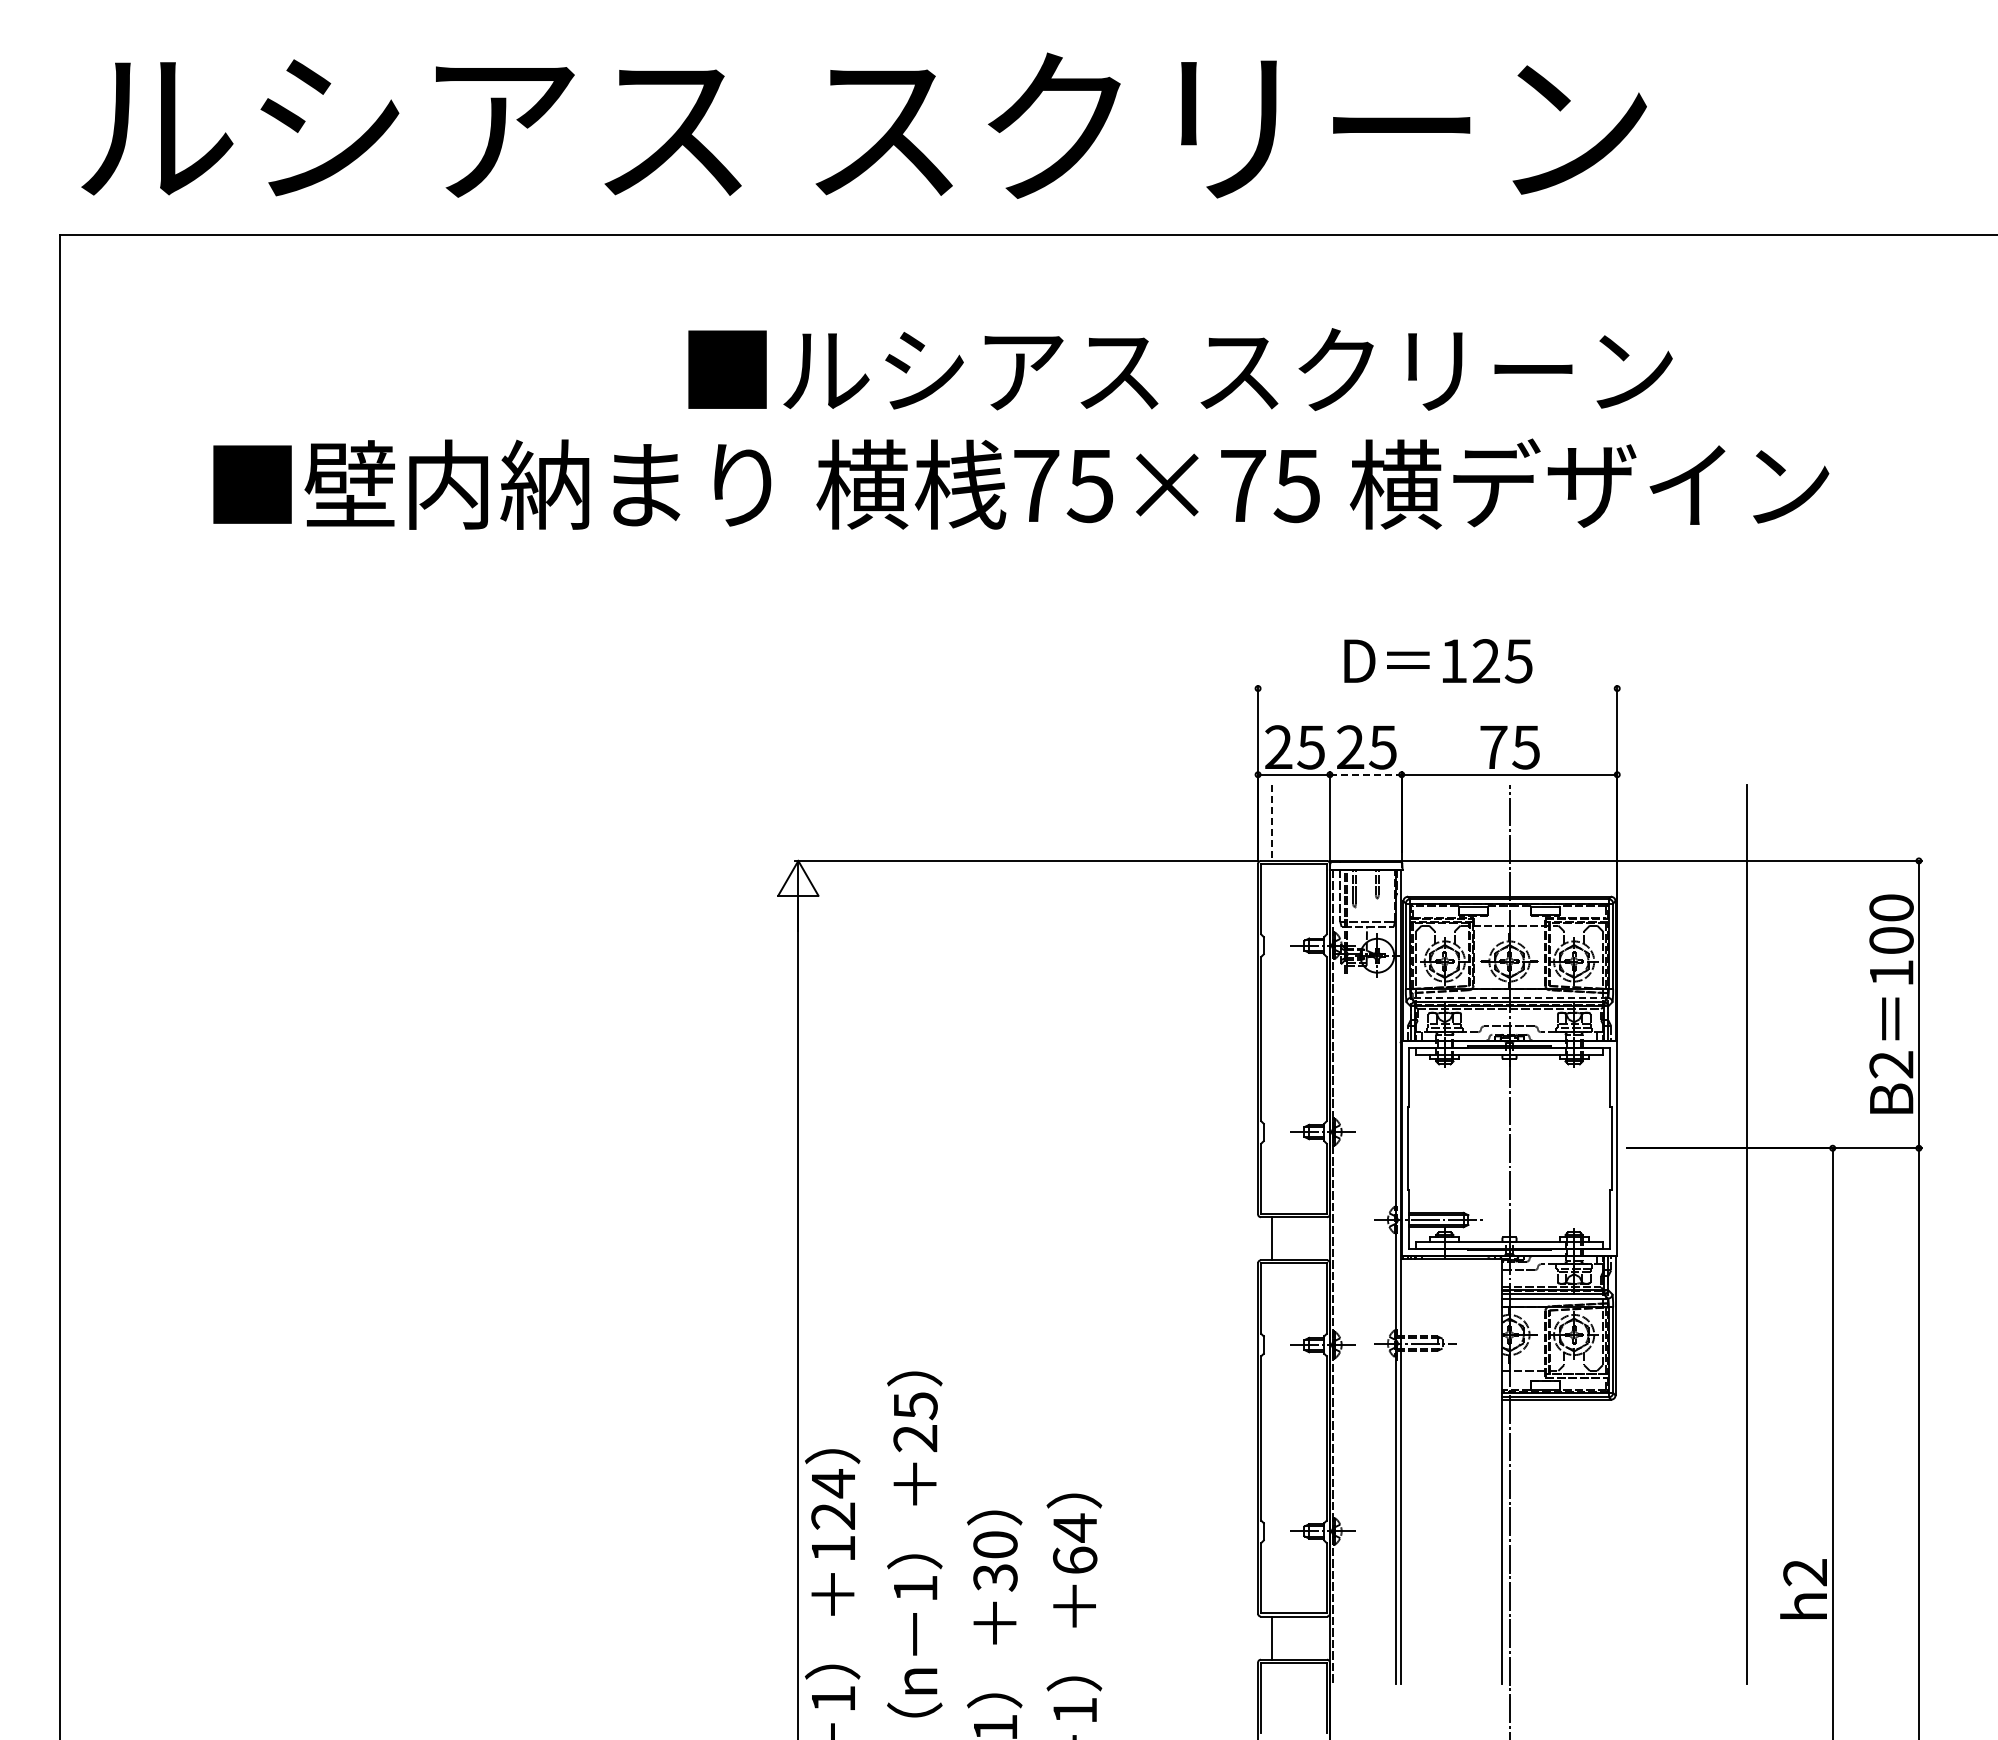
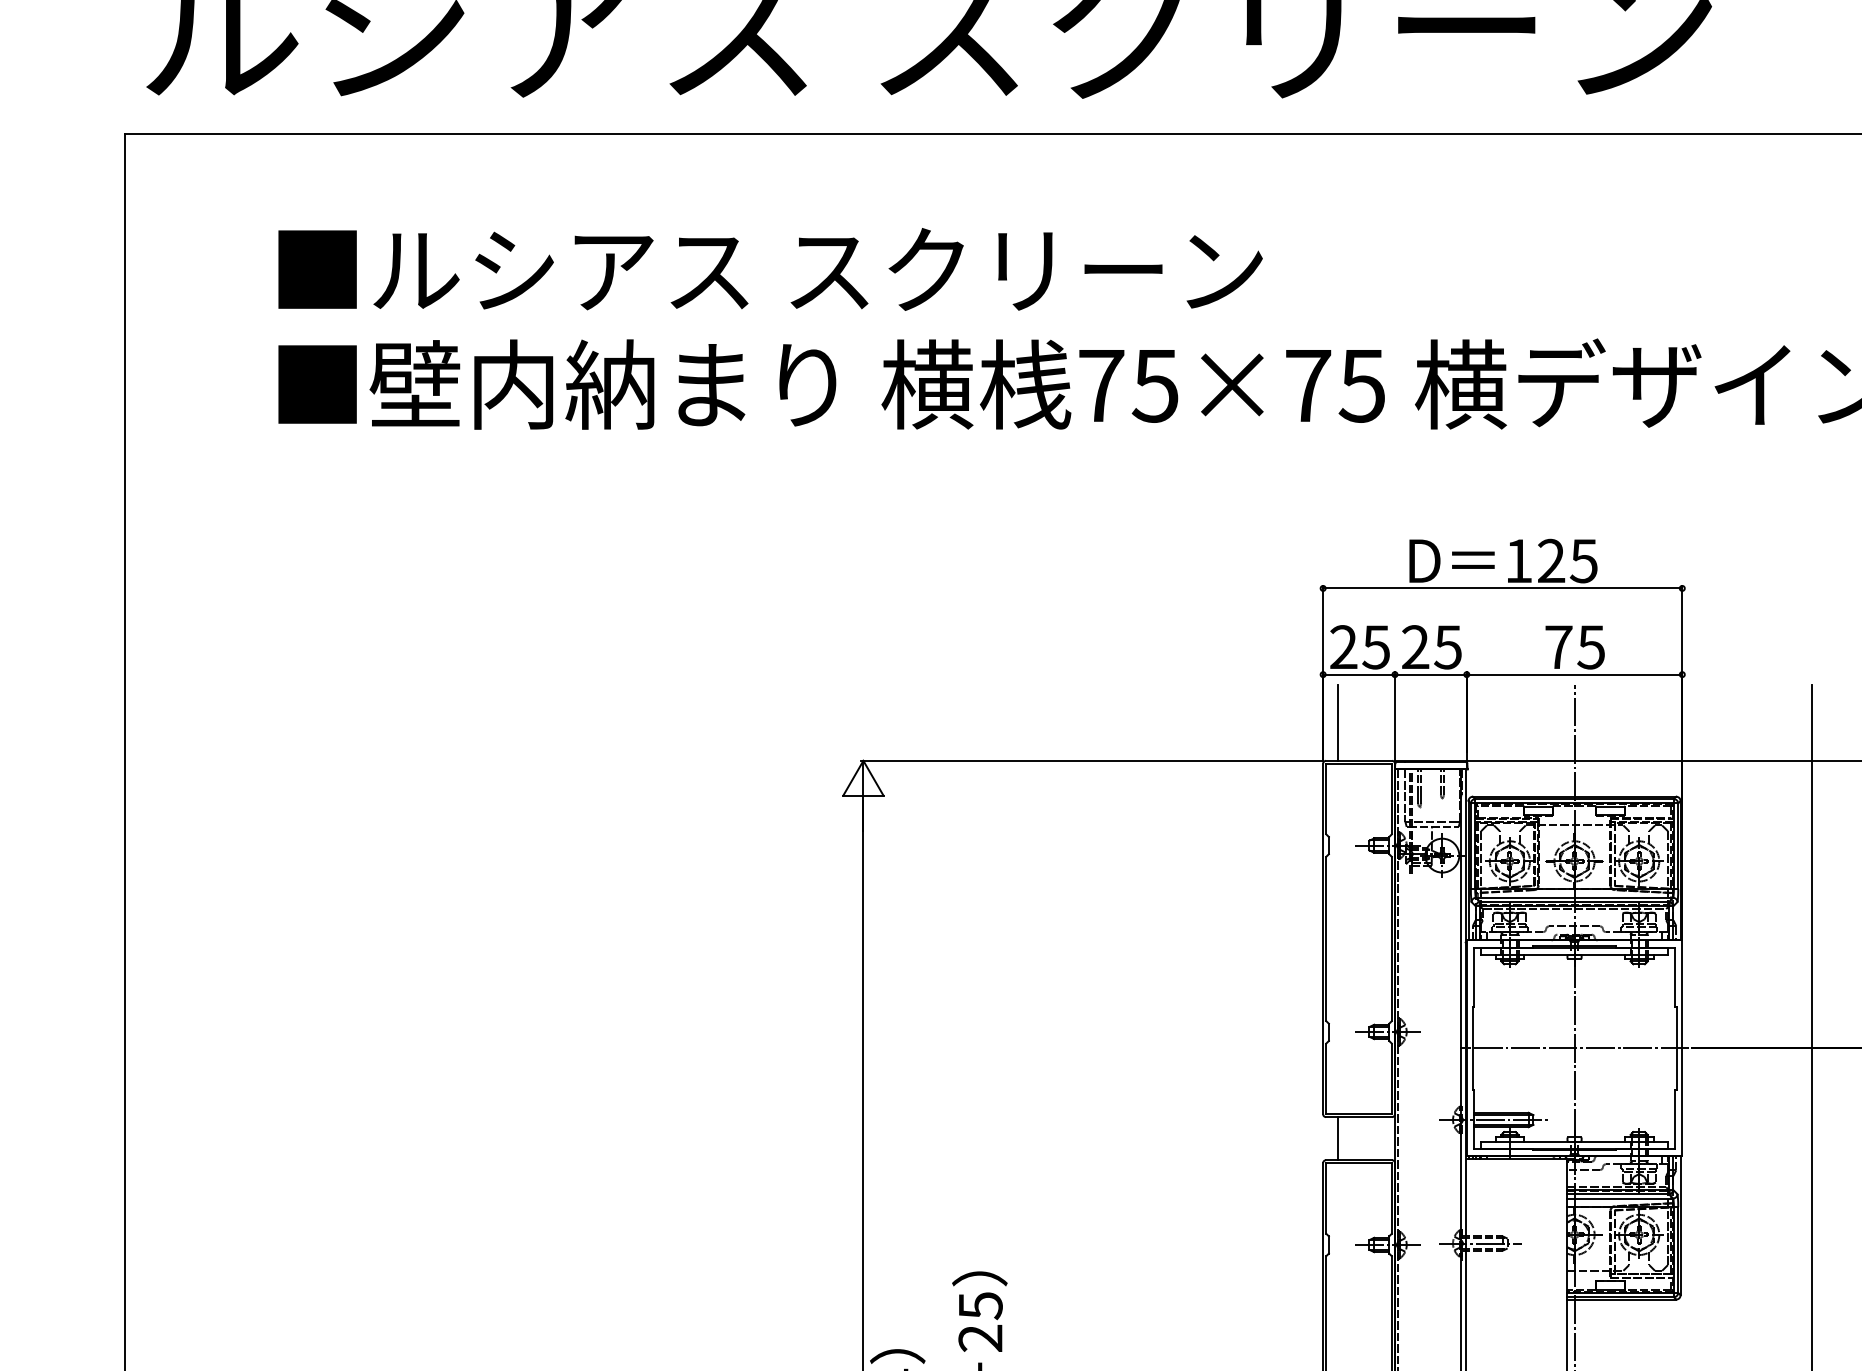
text: (1180, 369) -> (770, 269), moved
line: (1437, 688) -> (1502, 588), added
line: (1365, 774) -> (1430, 674), dashed -> solid
line: (1272, 823) -> (1337, 723), dashed -> solid
line: (1509, 997) -> (1574, 897), dashed -> solid
line: (1509, 1148) -> (1574, 1048), added

